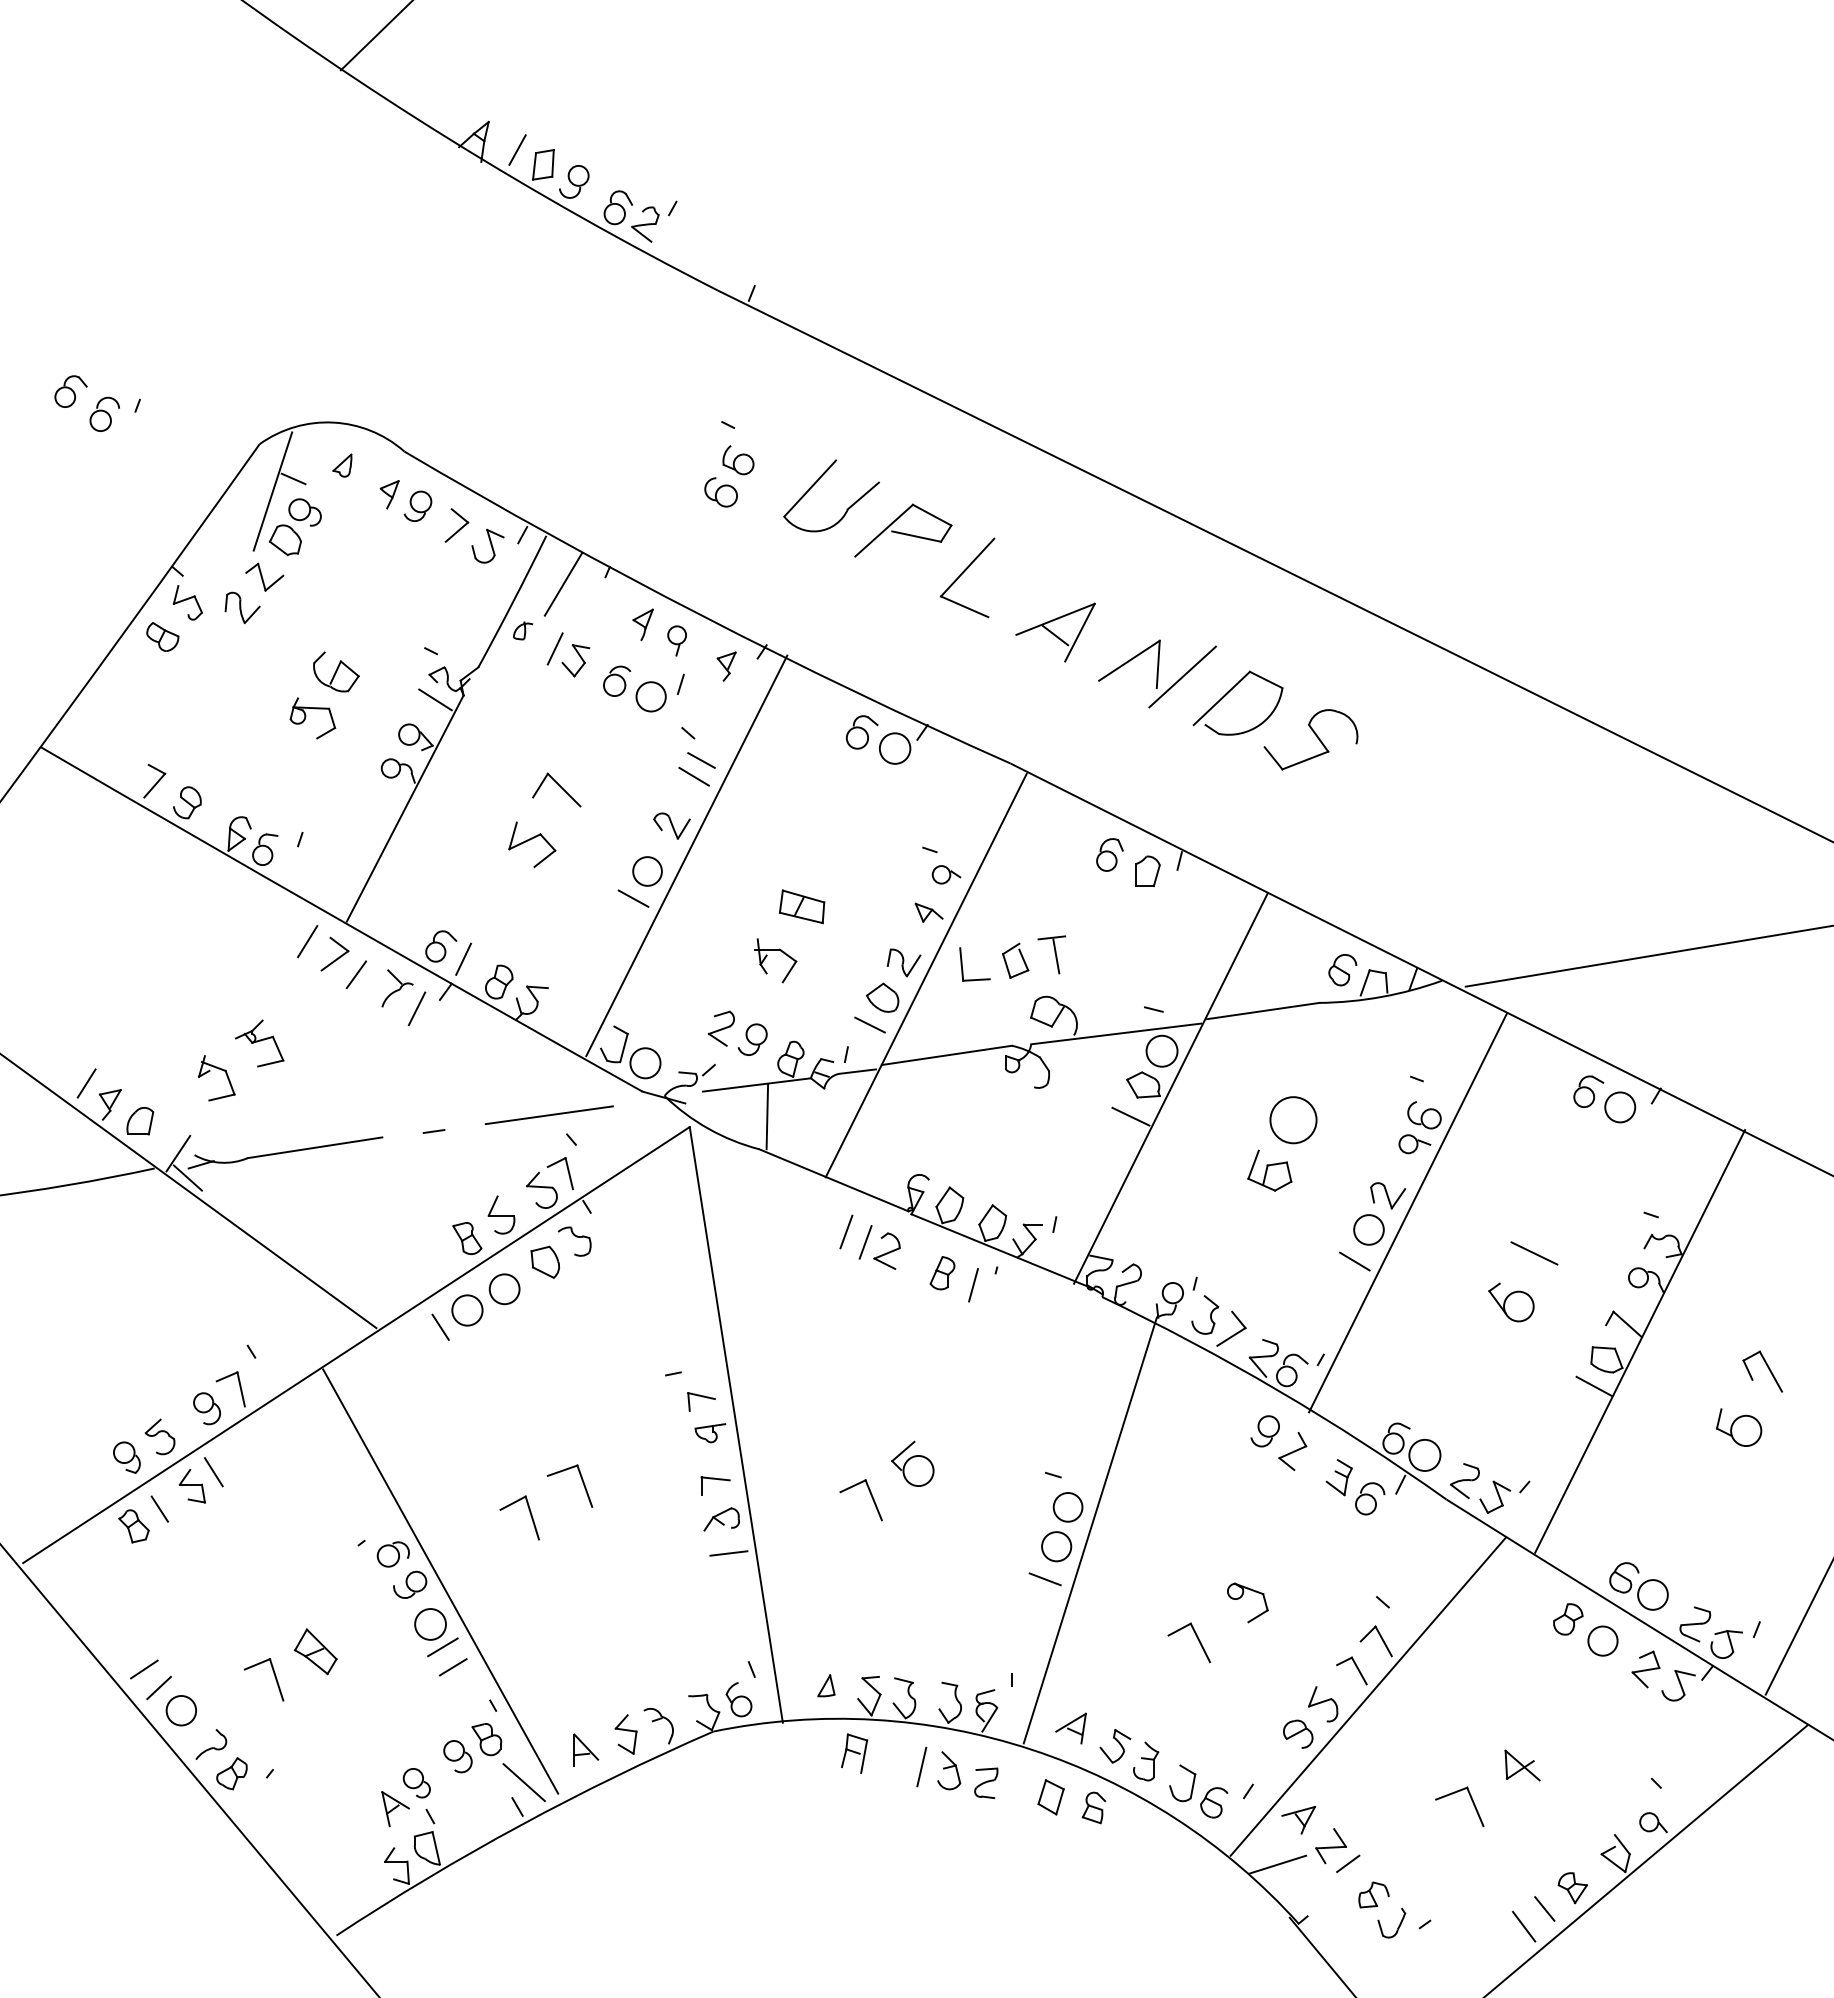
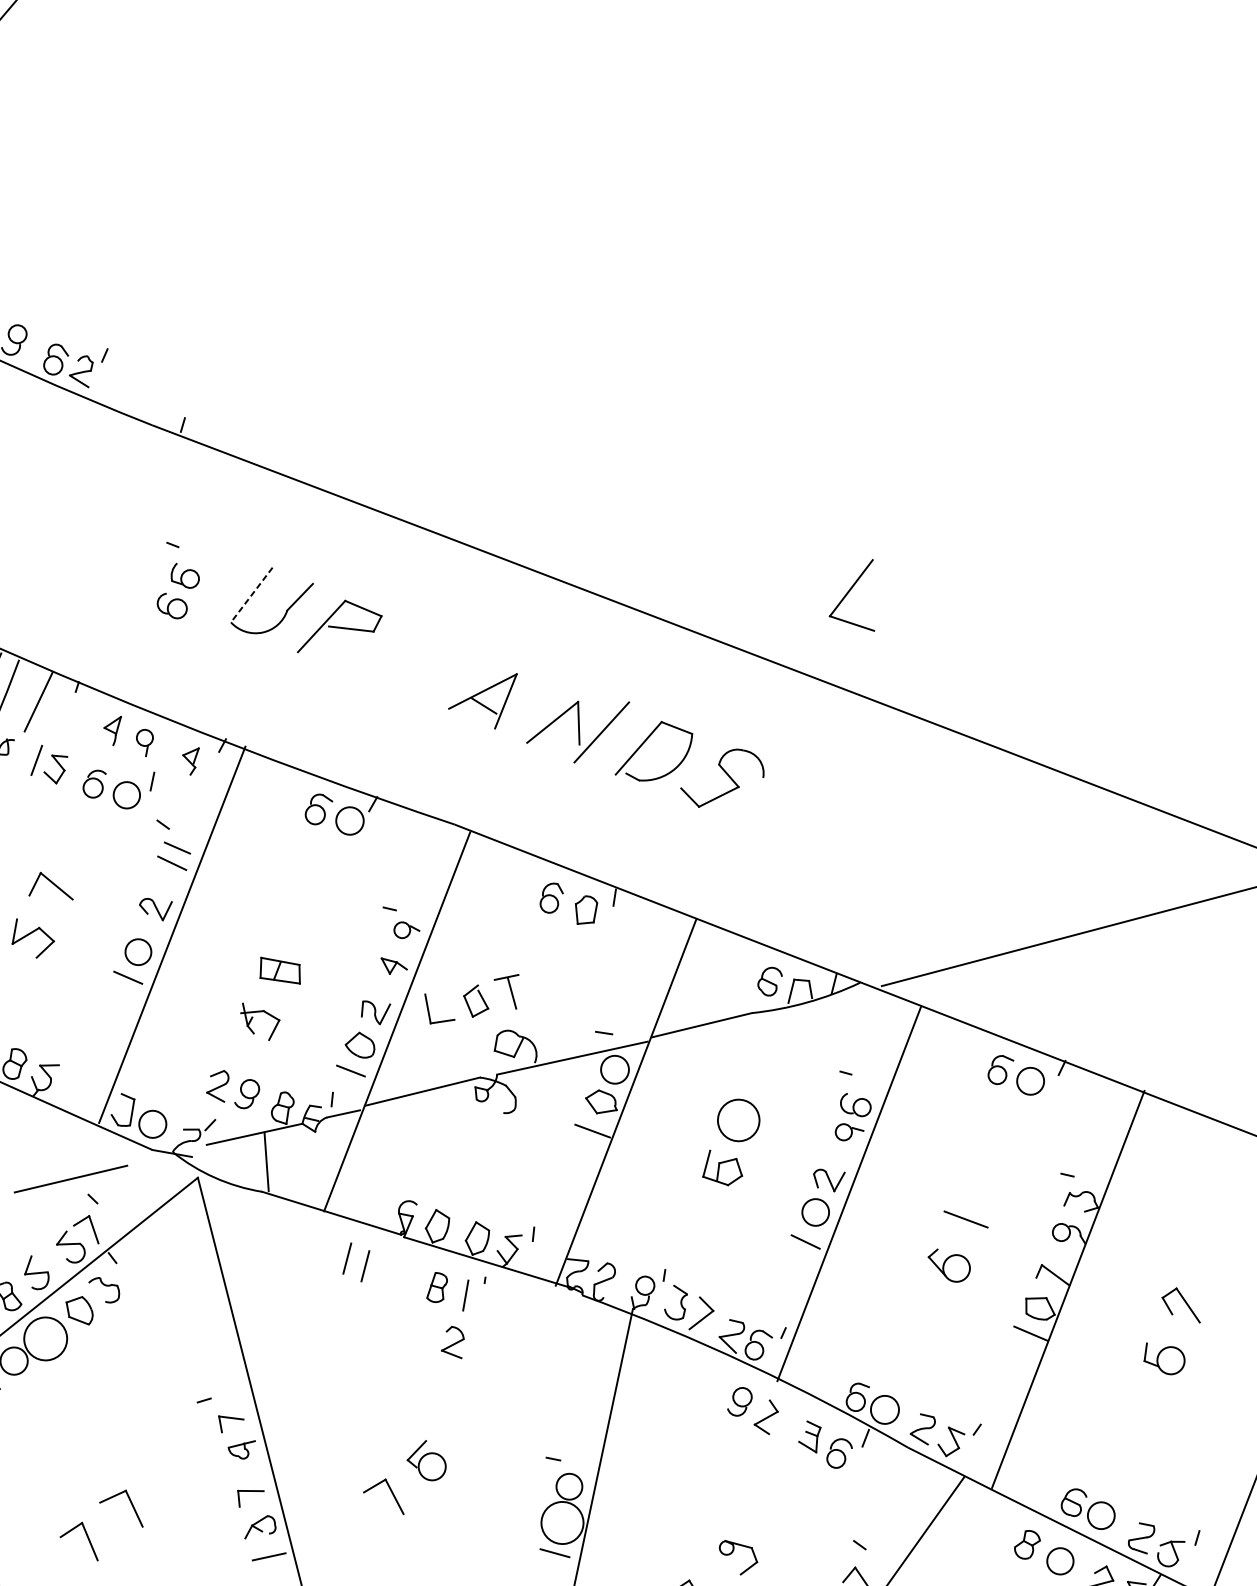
line: (809, 488) -> (251, 595), solid -> dashed
part: (967, 577) -> (852, 597), moved
part: (886, 1250) -> (452, 1342), moved
circle: (504, 1289) -> (45, 1339), size x1.6
circle: (1056, 1546) -> (562, 1522), size x1.6

